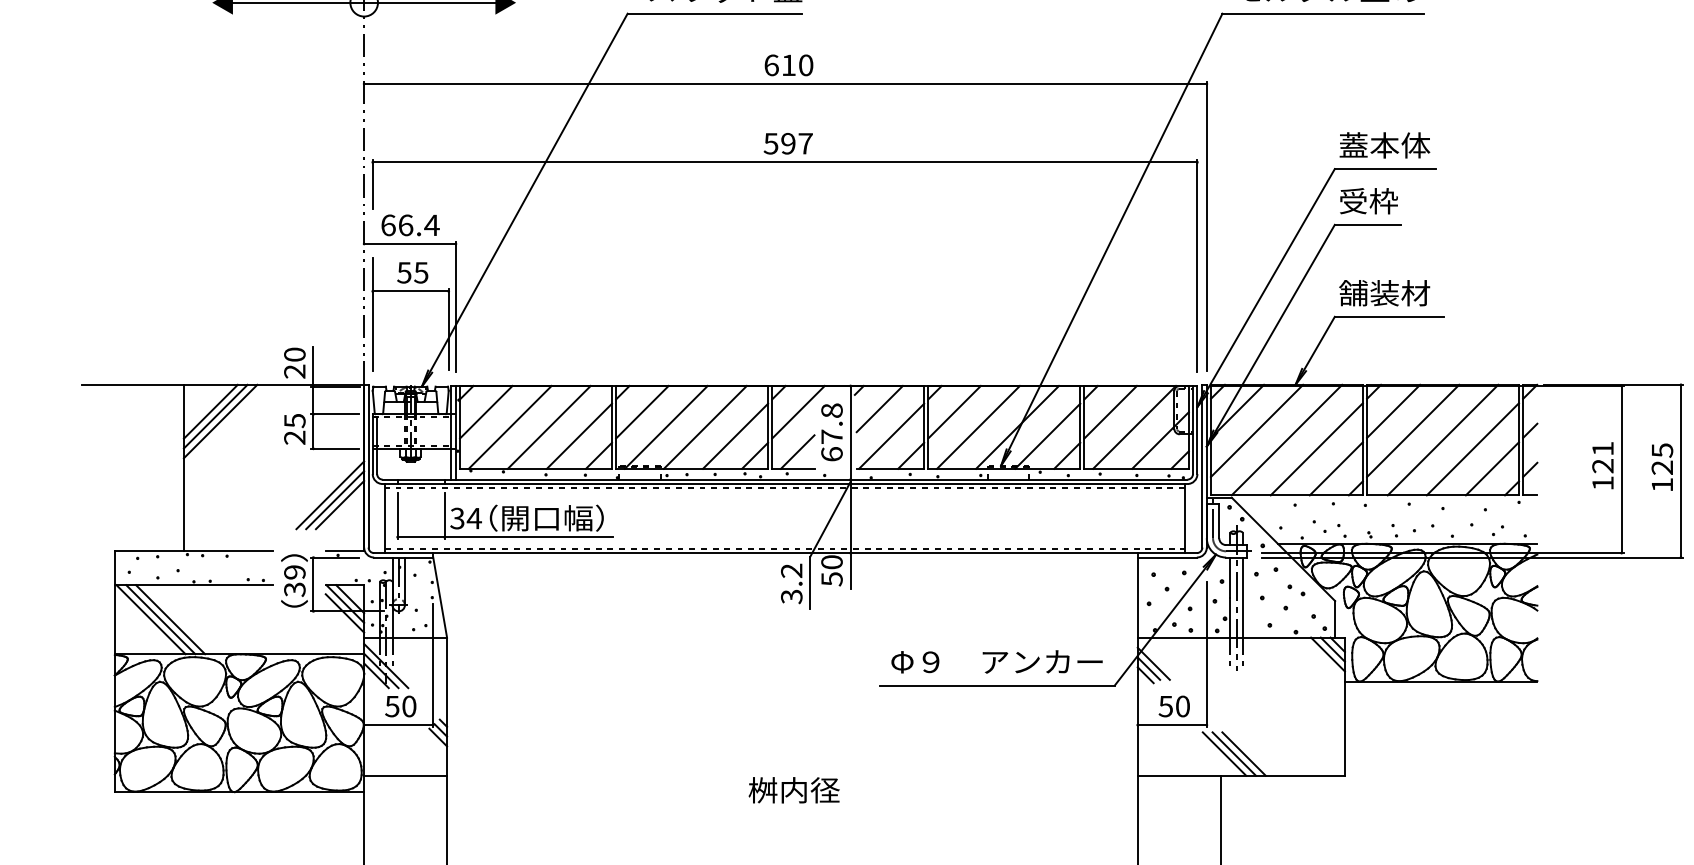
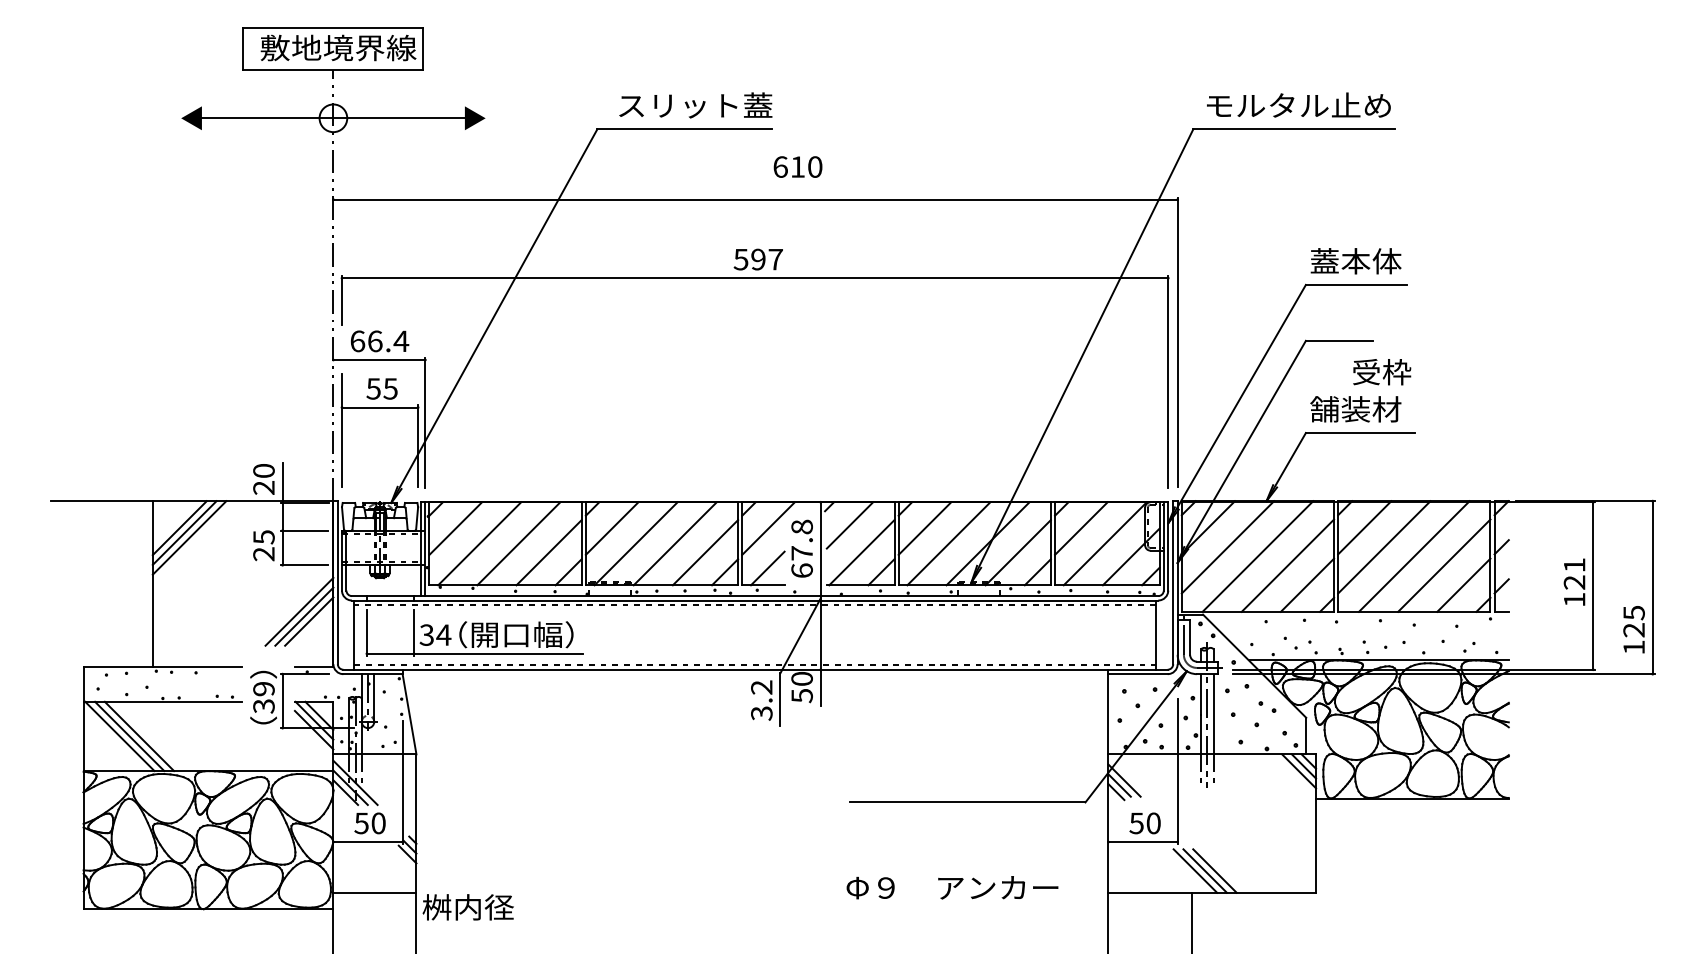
text: (788, 64) -> (797, 166), moved
text: (1369, 201) -> (1382, 372), moved
text: (1661, 467) -> (1633, 629), moved
text: (997, 661) -> (952, 887), moved
text: (793, 790) -> (467, 907), moved

